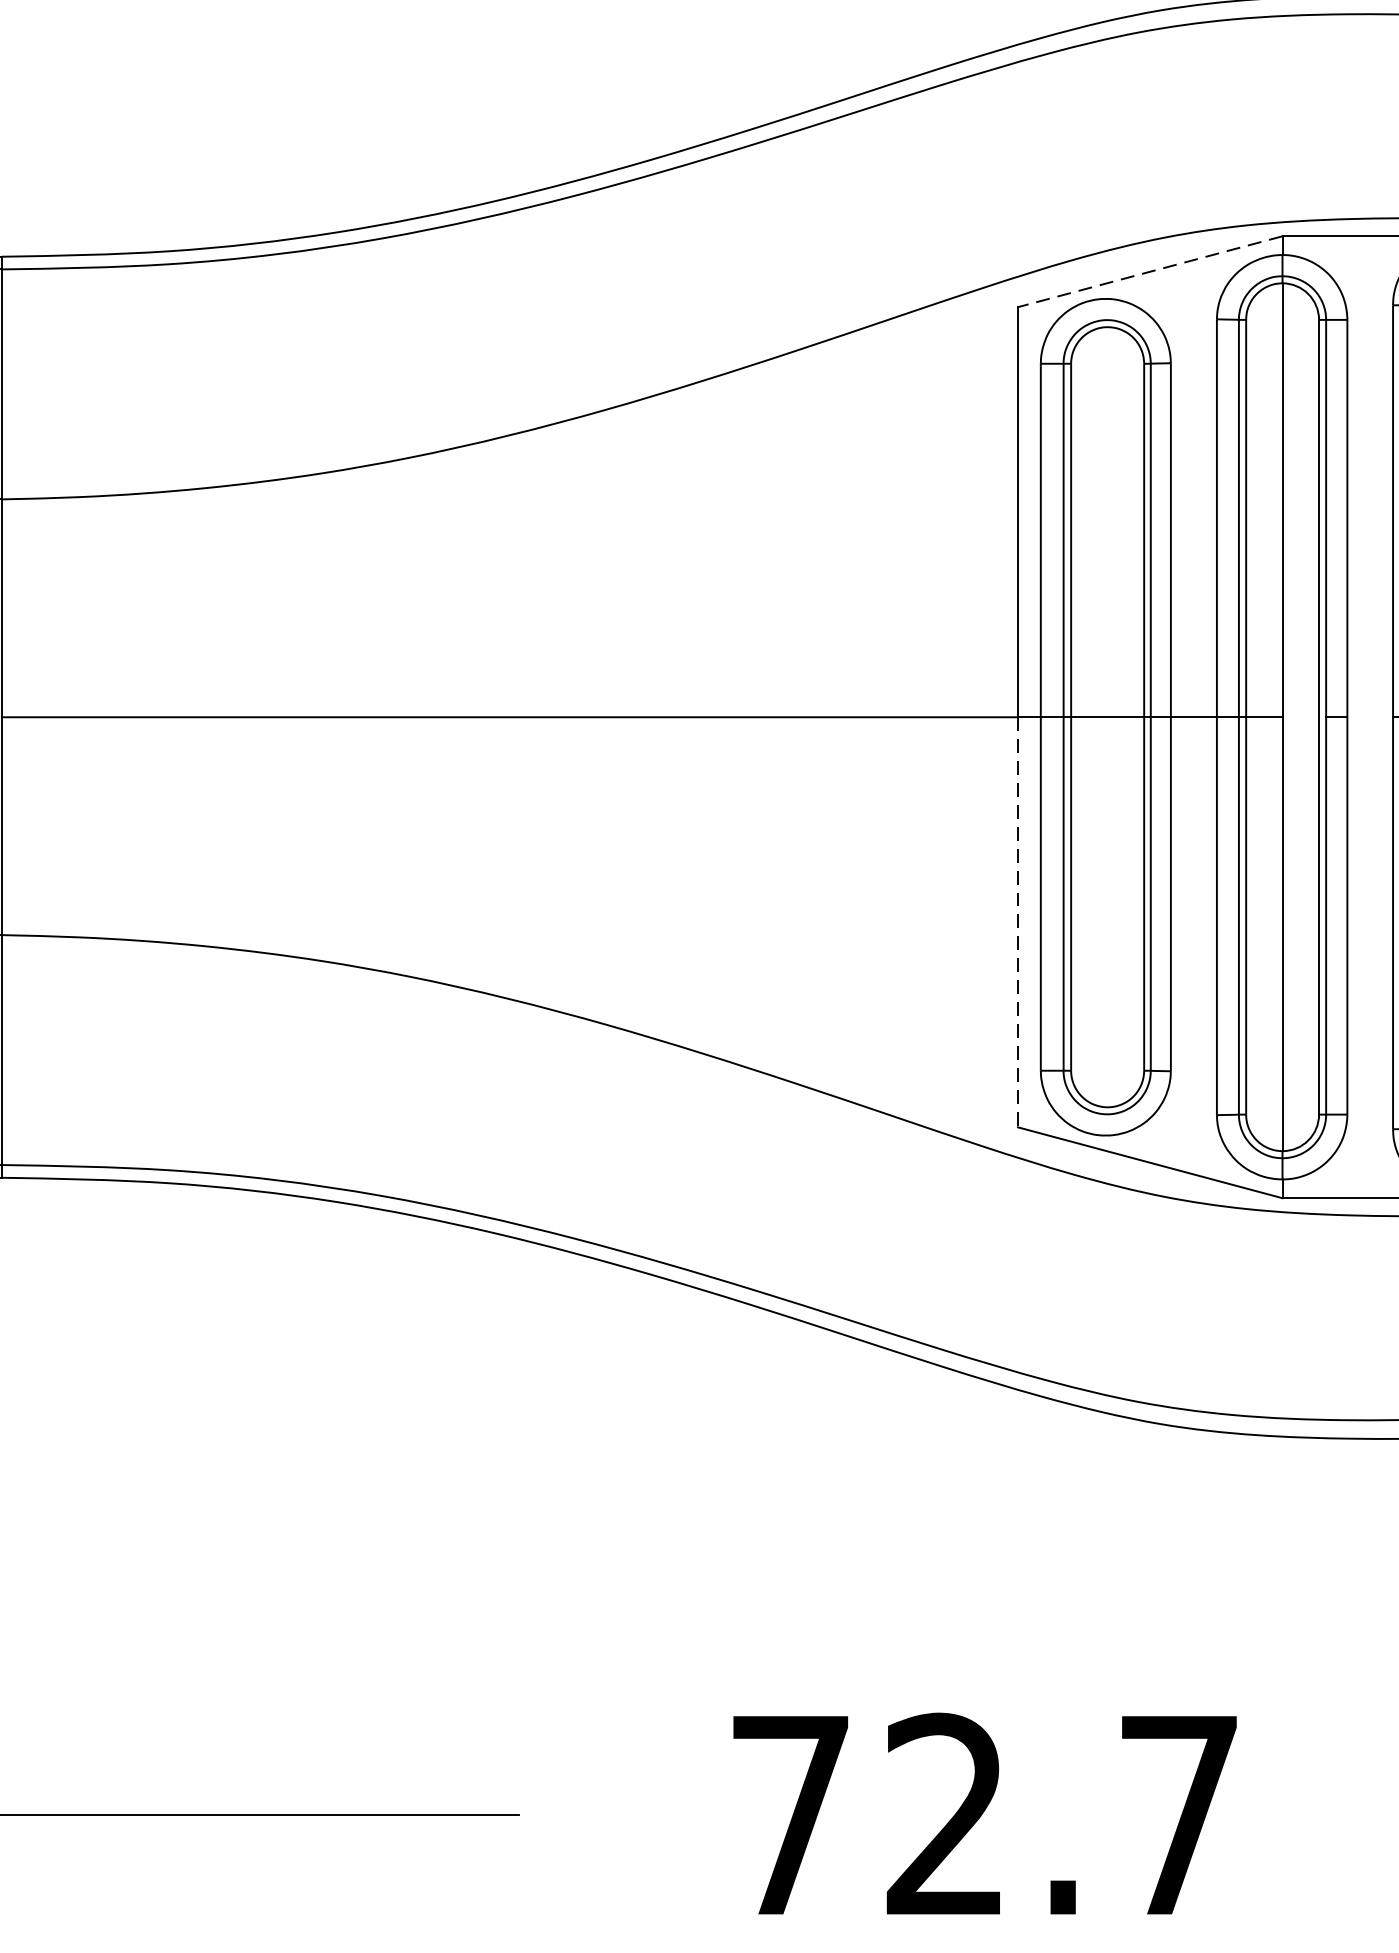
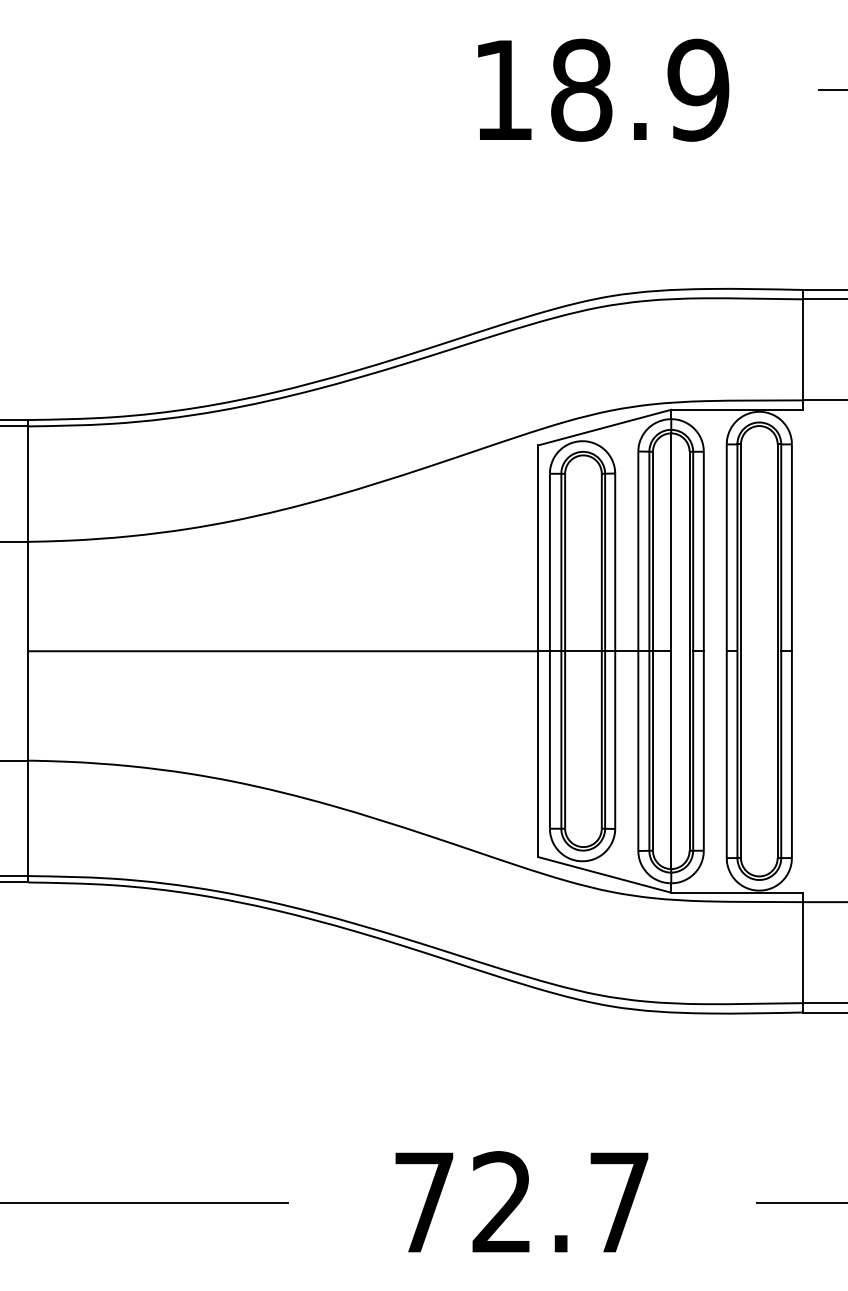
line: (1149, 271) -> (604, 427), dashed -> solid
line: (1018, 922) -> (538, 754), dashed -> solid

